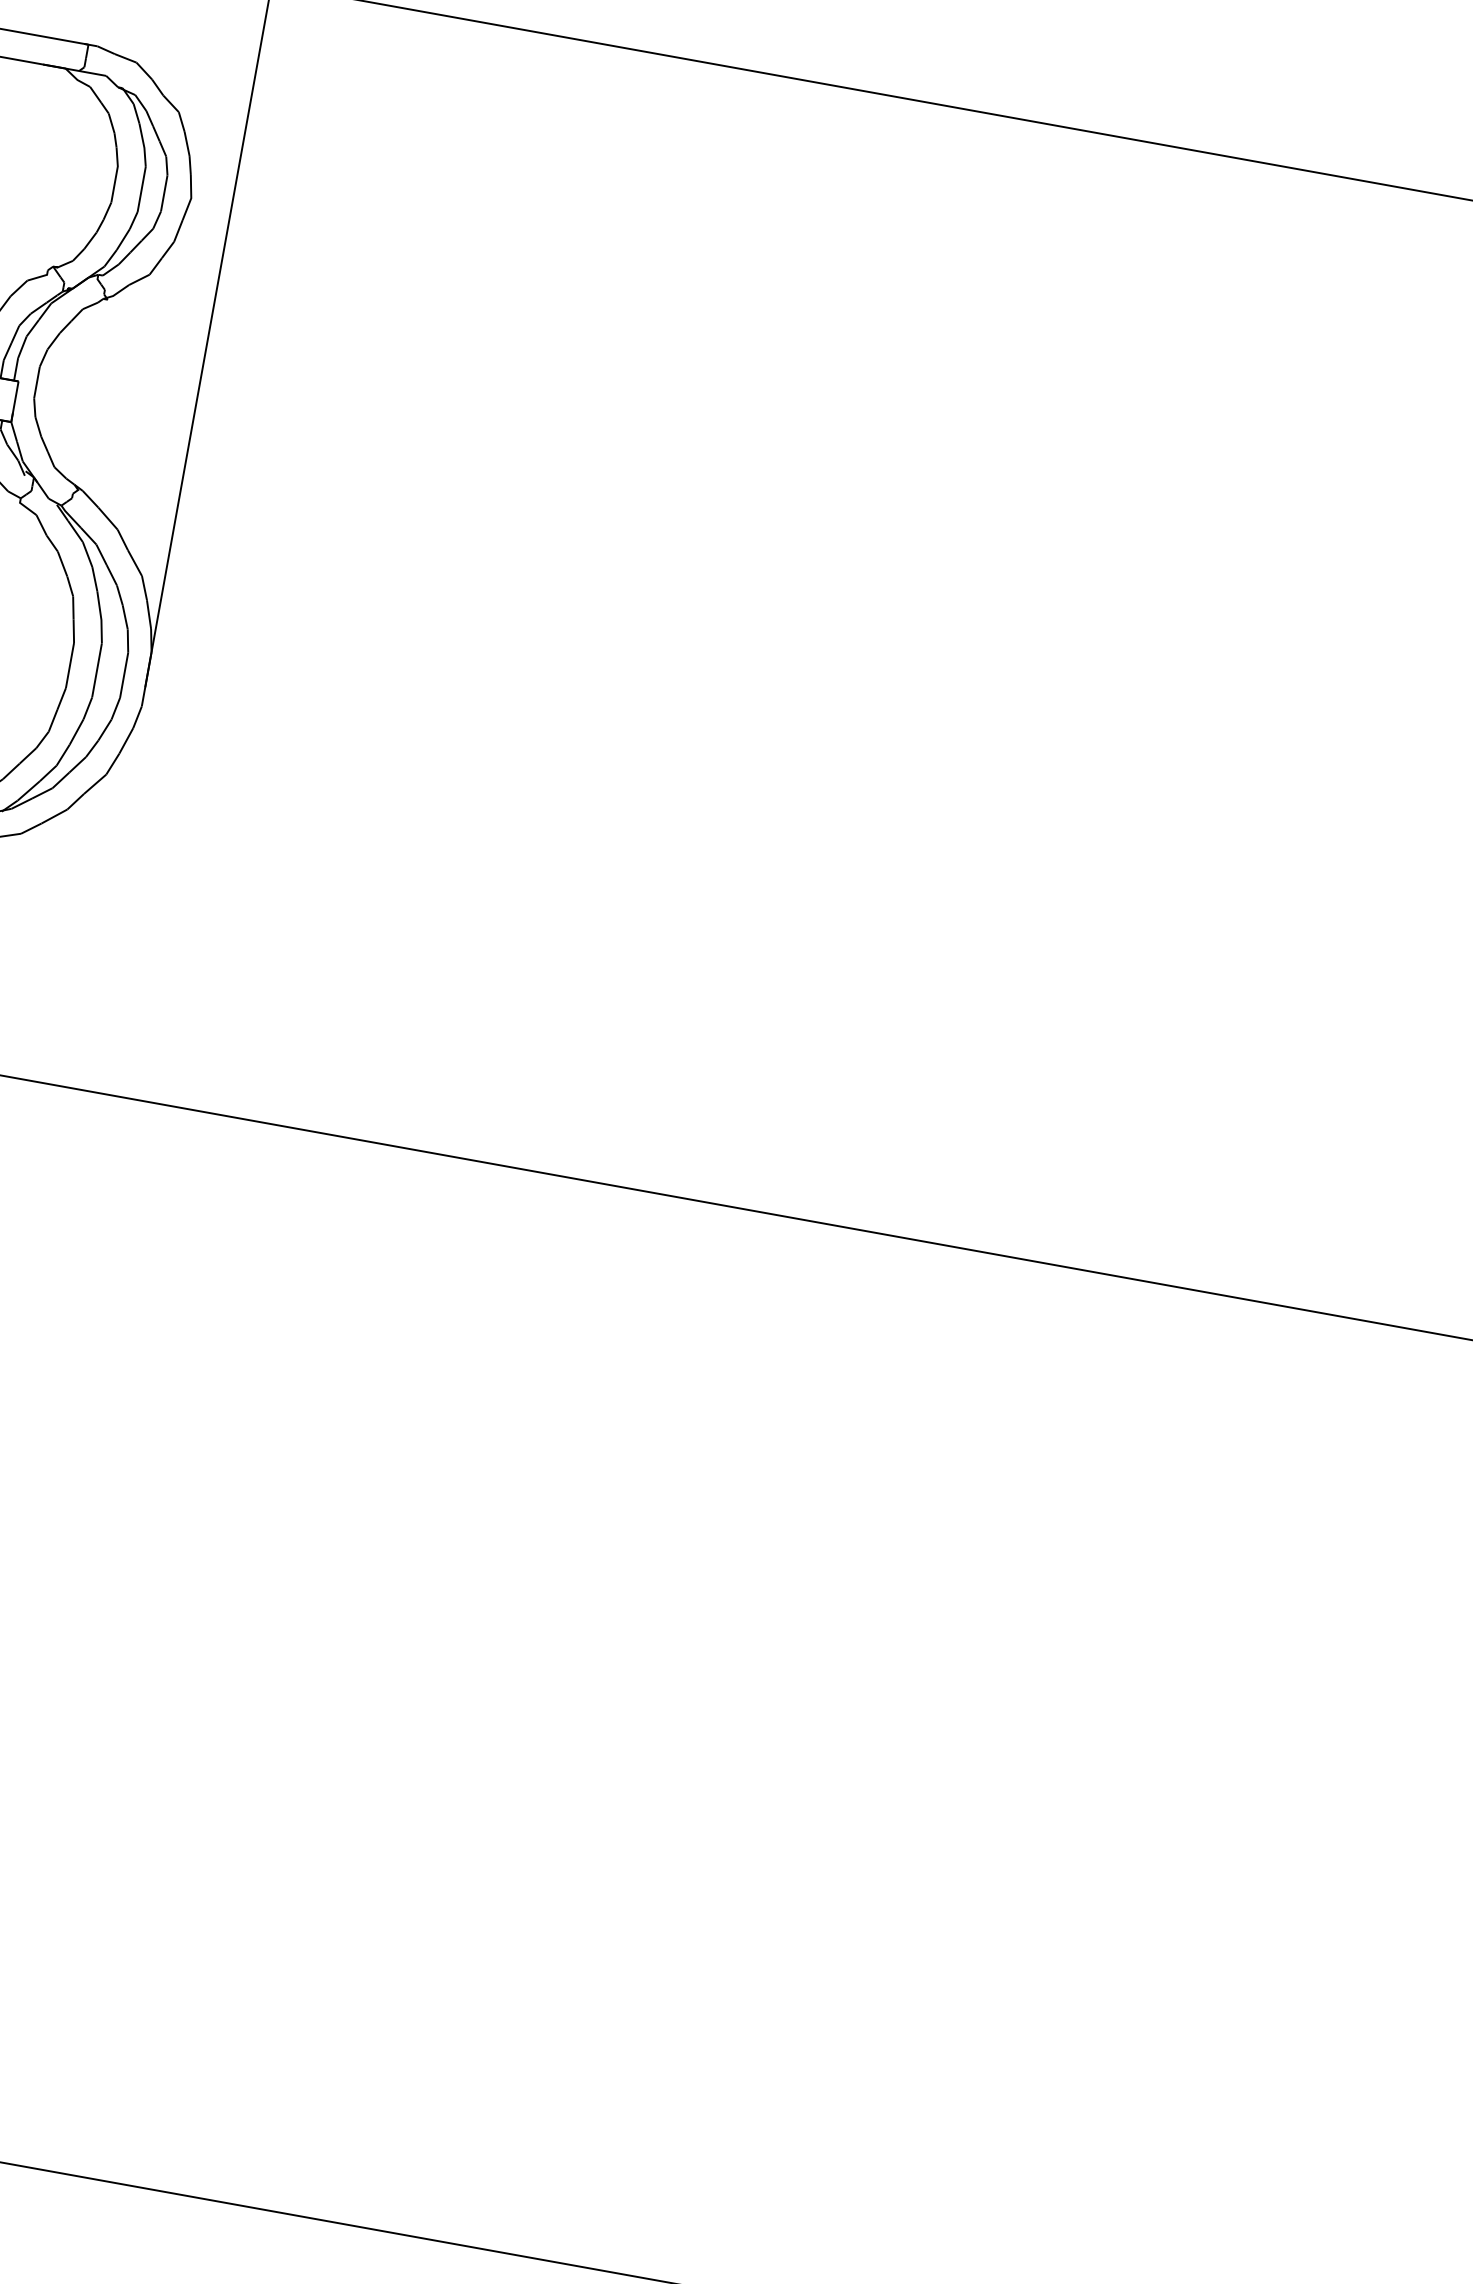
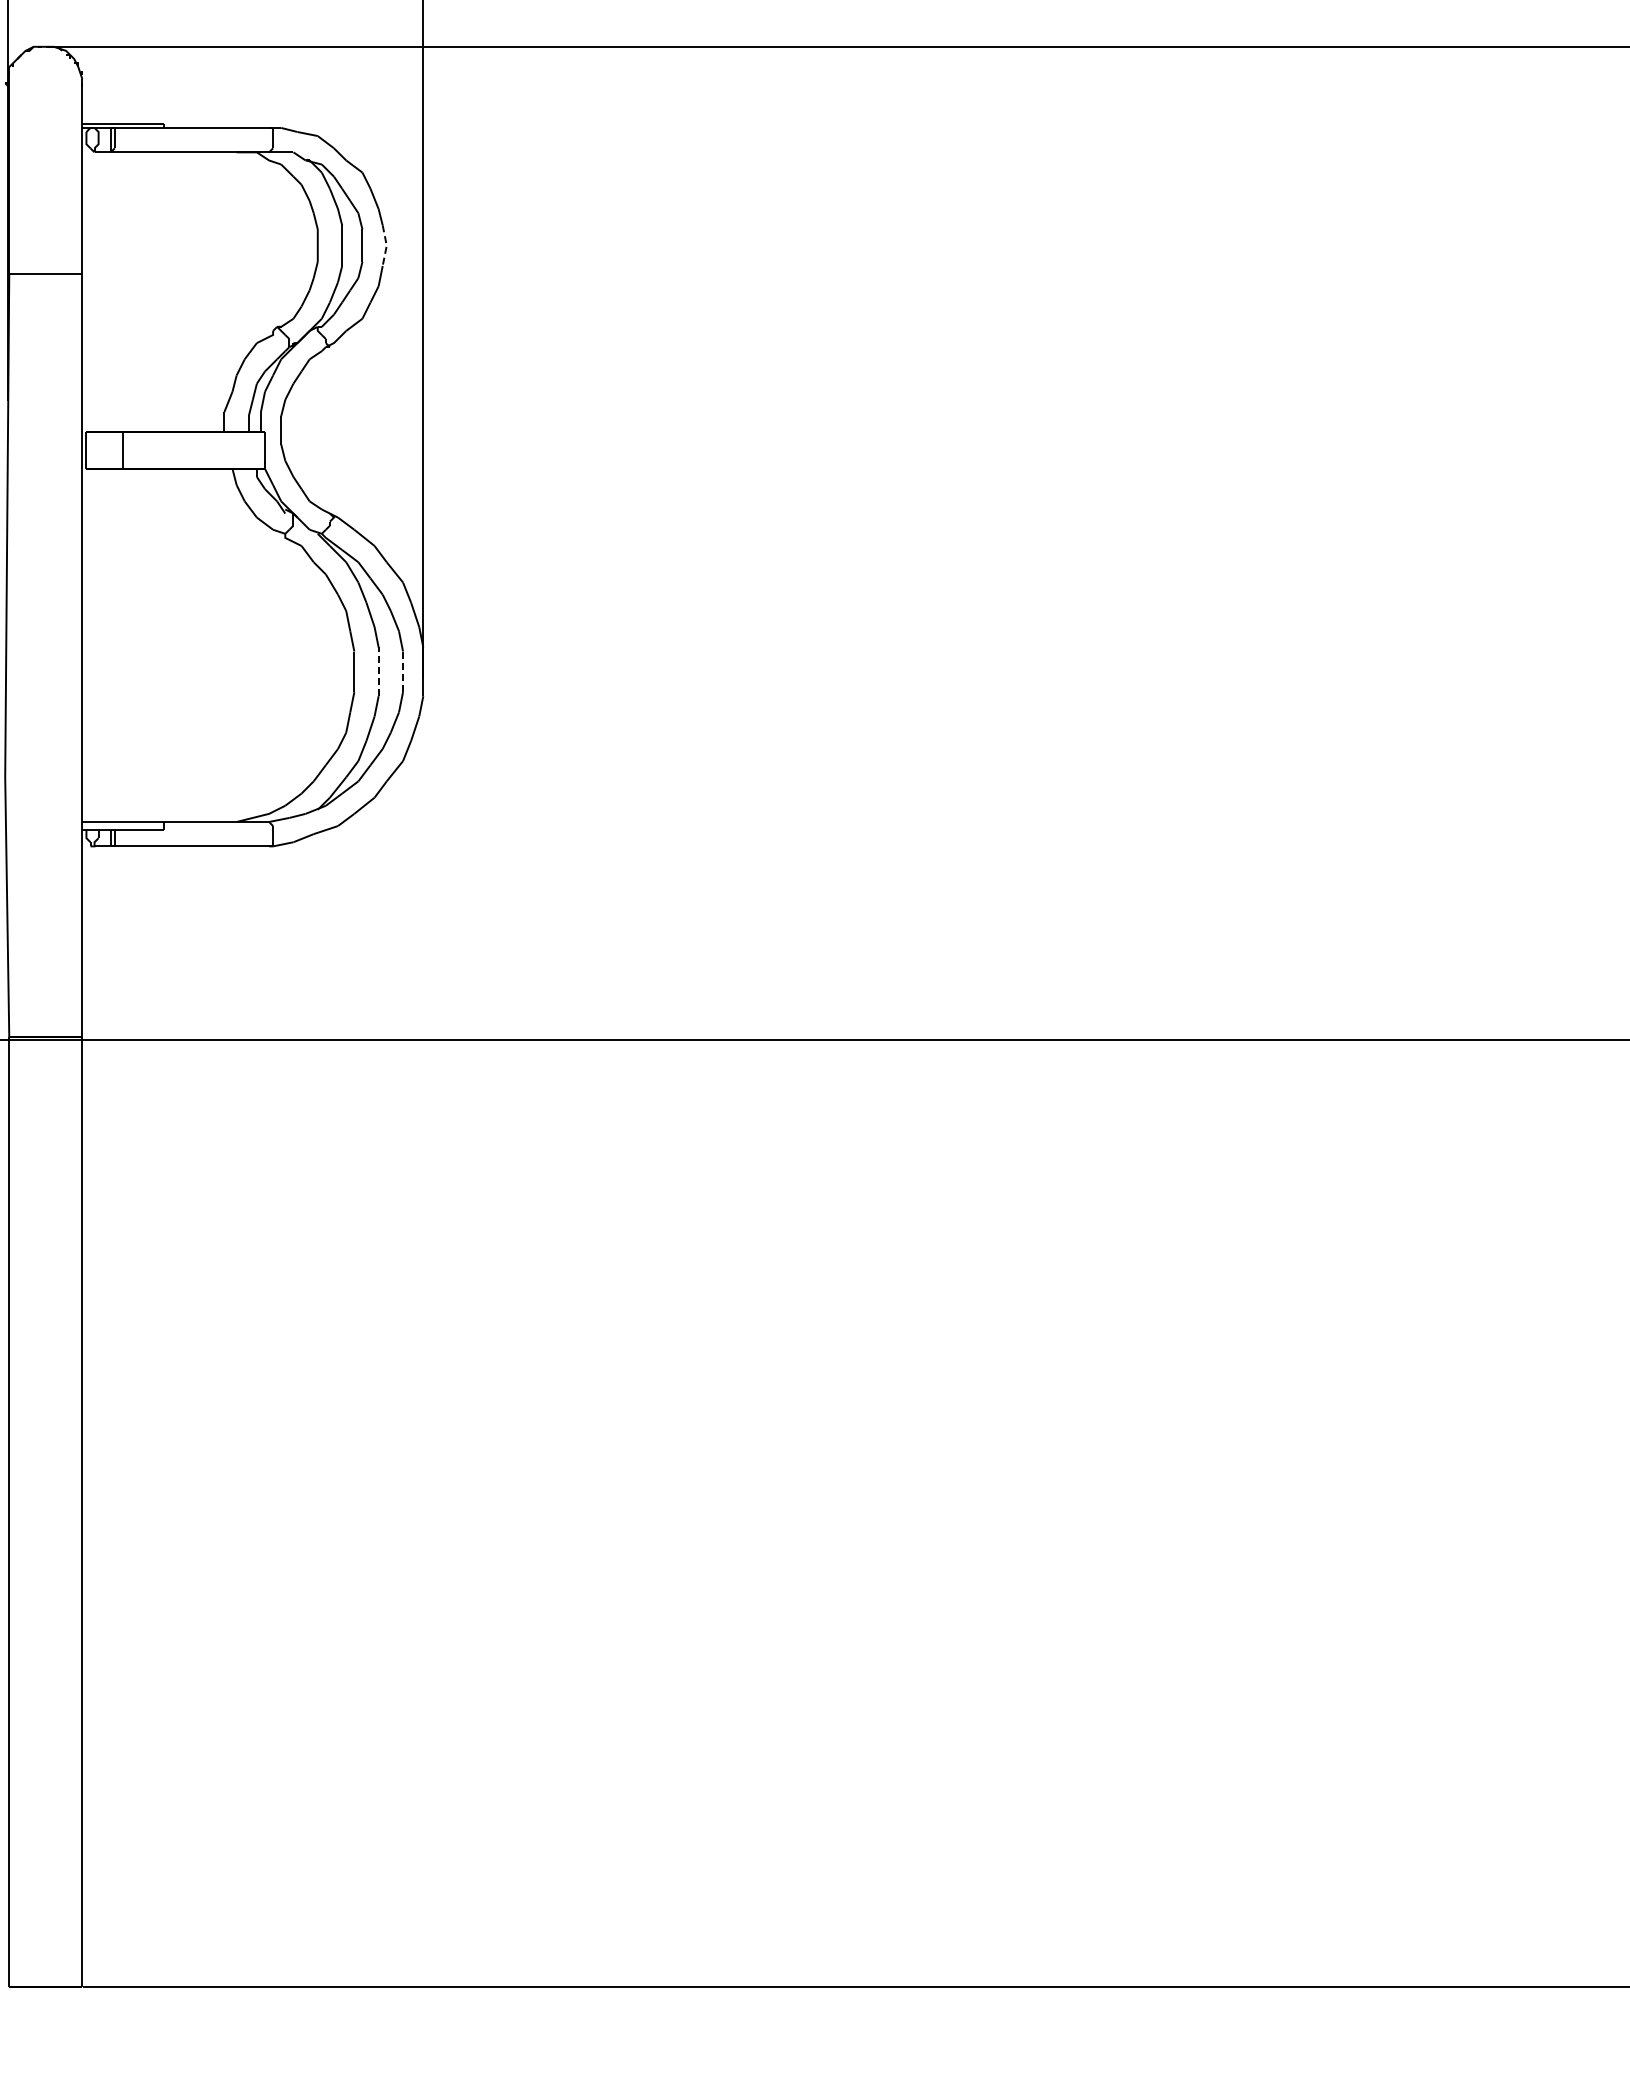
line: (191, 198) -> (386, 245), solid -> dashed
line: (96, 670) -> (378, 671), solid -> dashed
line: (124, 675) -> (403, 671), solid -> dashed

